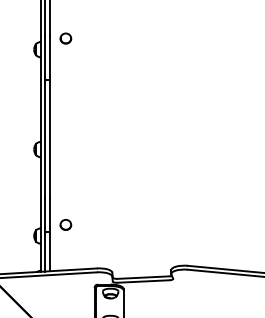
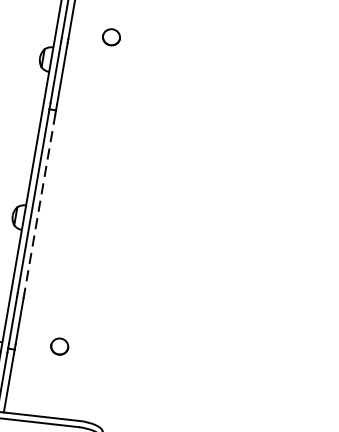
part: (65, 38) -> (110, 37), moved
line: (49, 139) -> (39, 204), solid -> dashed
part: (65, 224) -> (59, 345), moved

